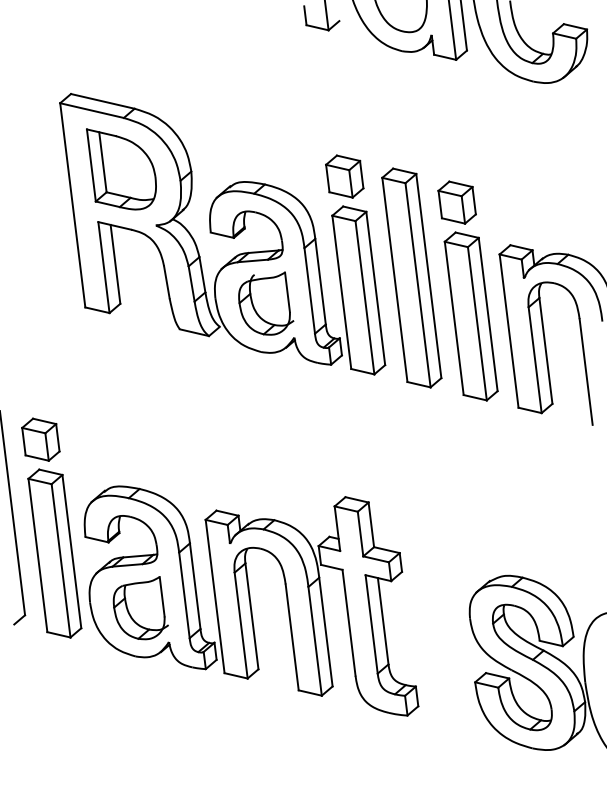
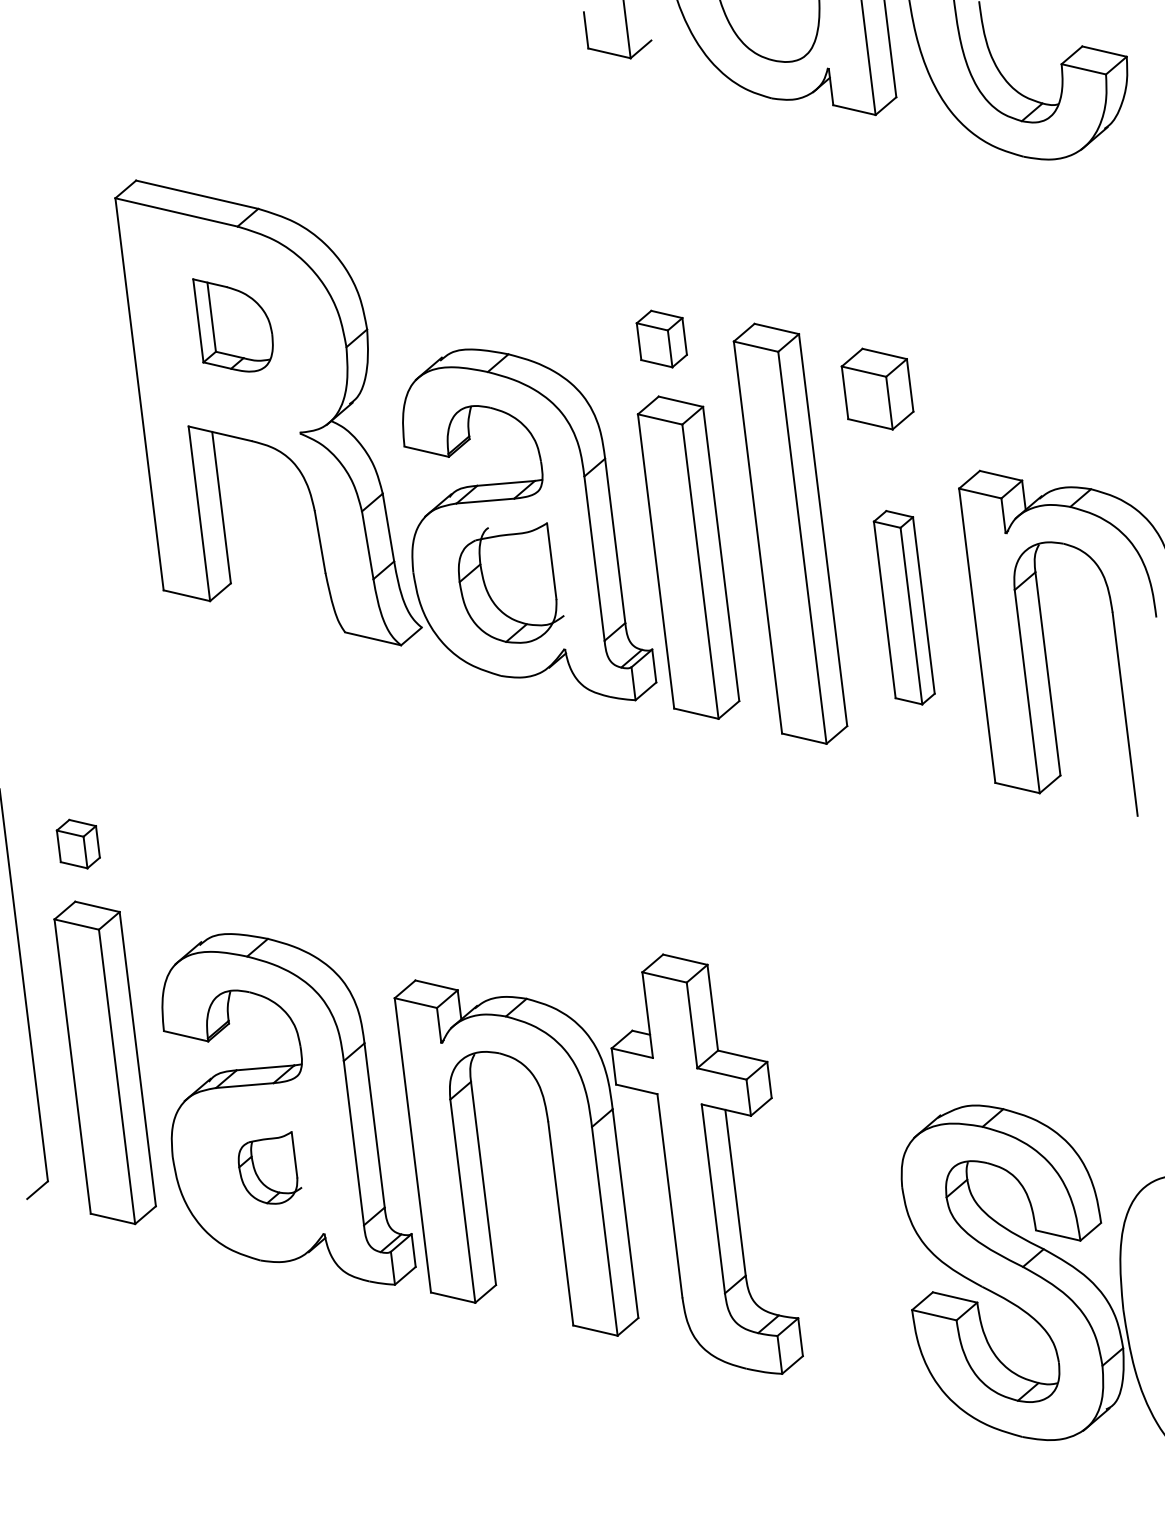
part: (121, 169) -> (233, 325), size x0.6
part: (344, 176) -> (661, 338), size x0.7
part: (470, 316) -> (903, 607), size x0.6
part: (40, 439) -> (77, 843), size x0.6
part: (140, 608) -> (269, 1168), size x0.6

